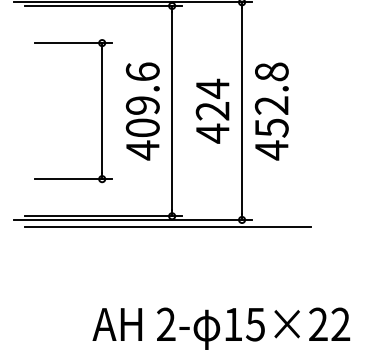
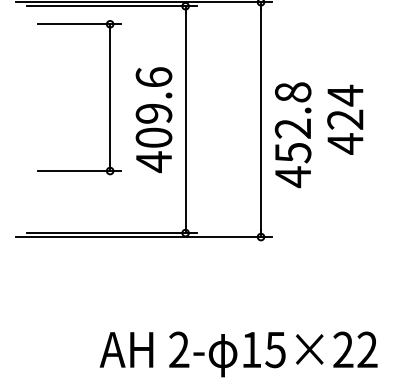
part: (101, 110) -> (109, 97), moved
text: (212, 110) -> (345, 119), moved
text: (271, 111) -> (292, 135), moved
line: (167, 227) -> (180, 245), removed

